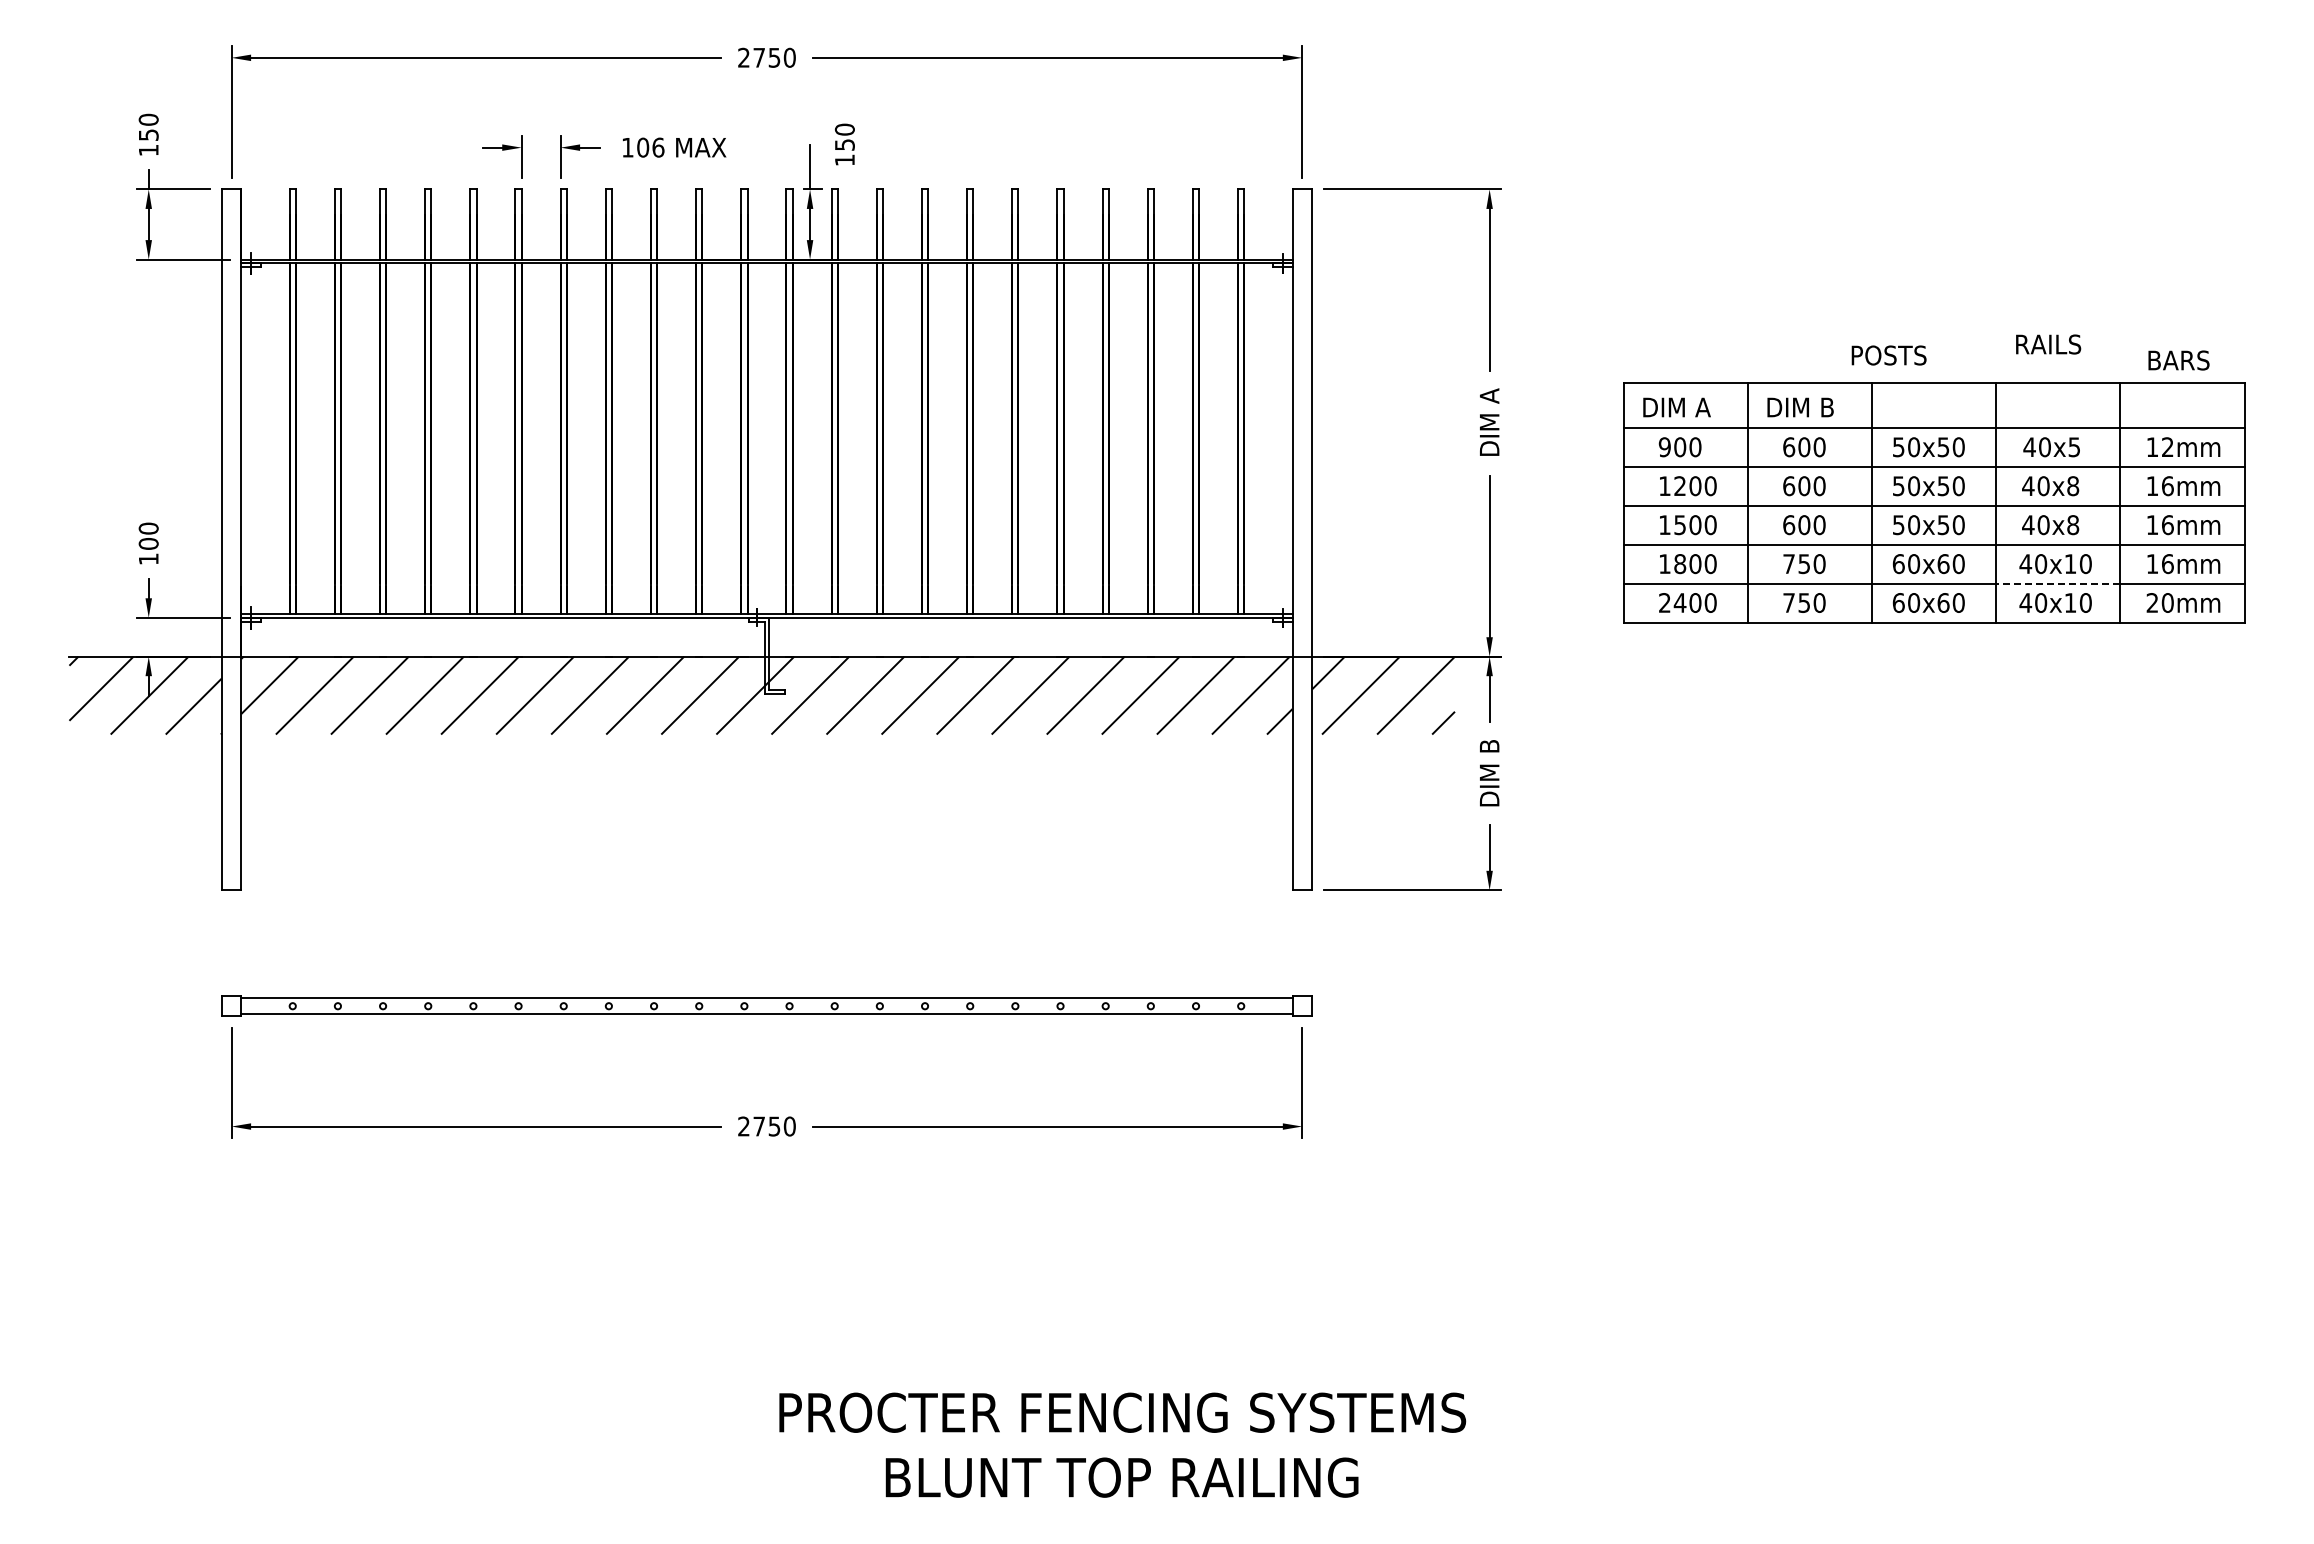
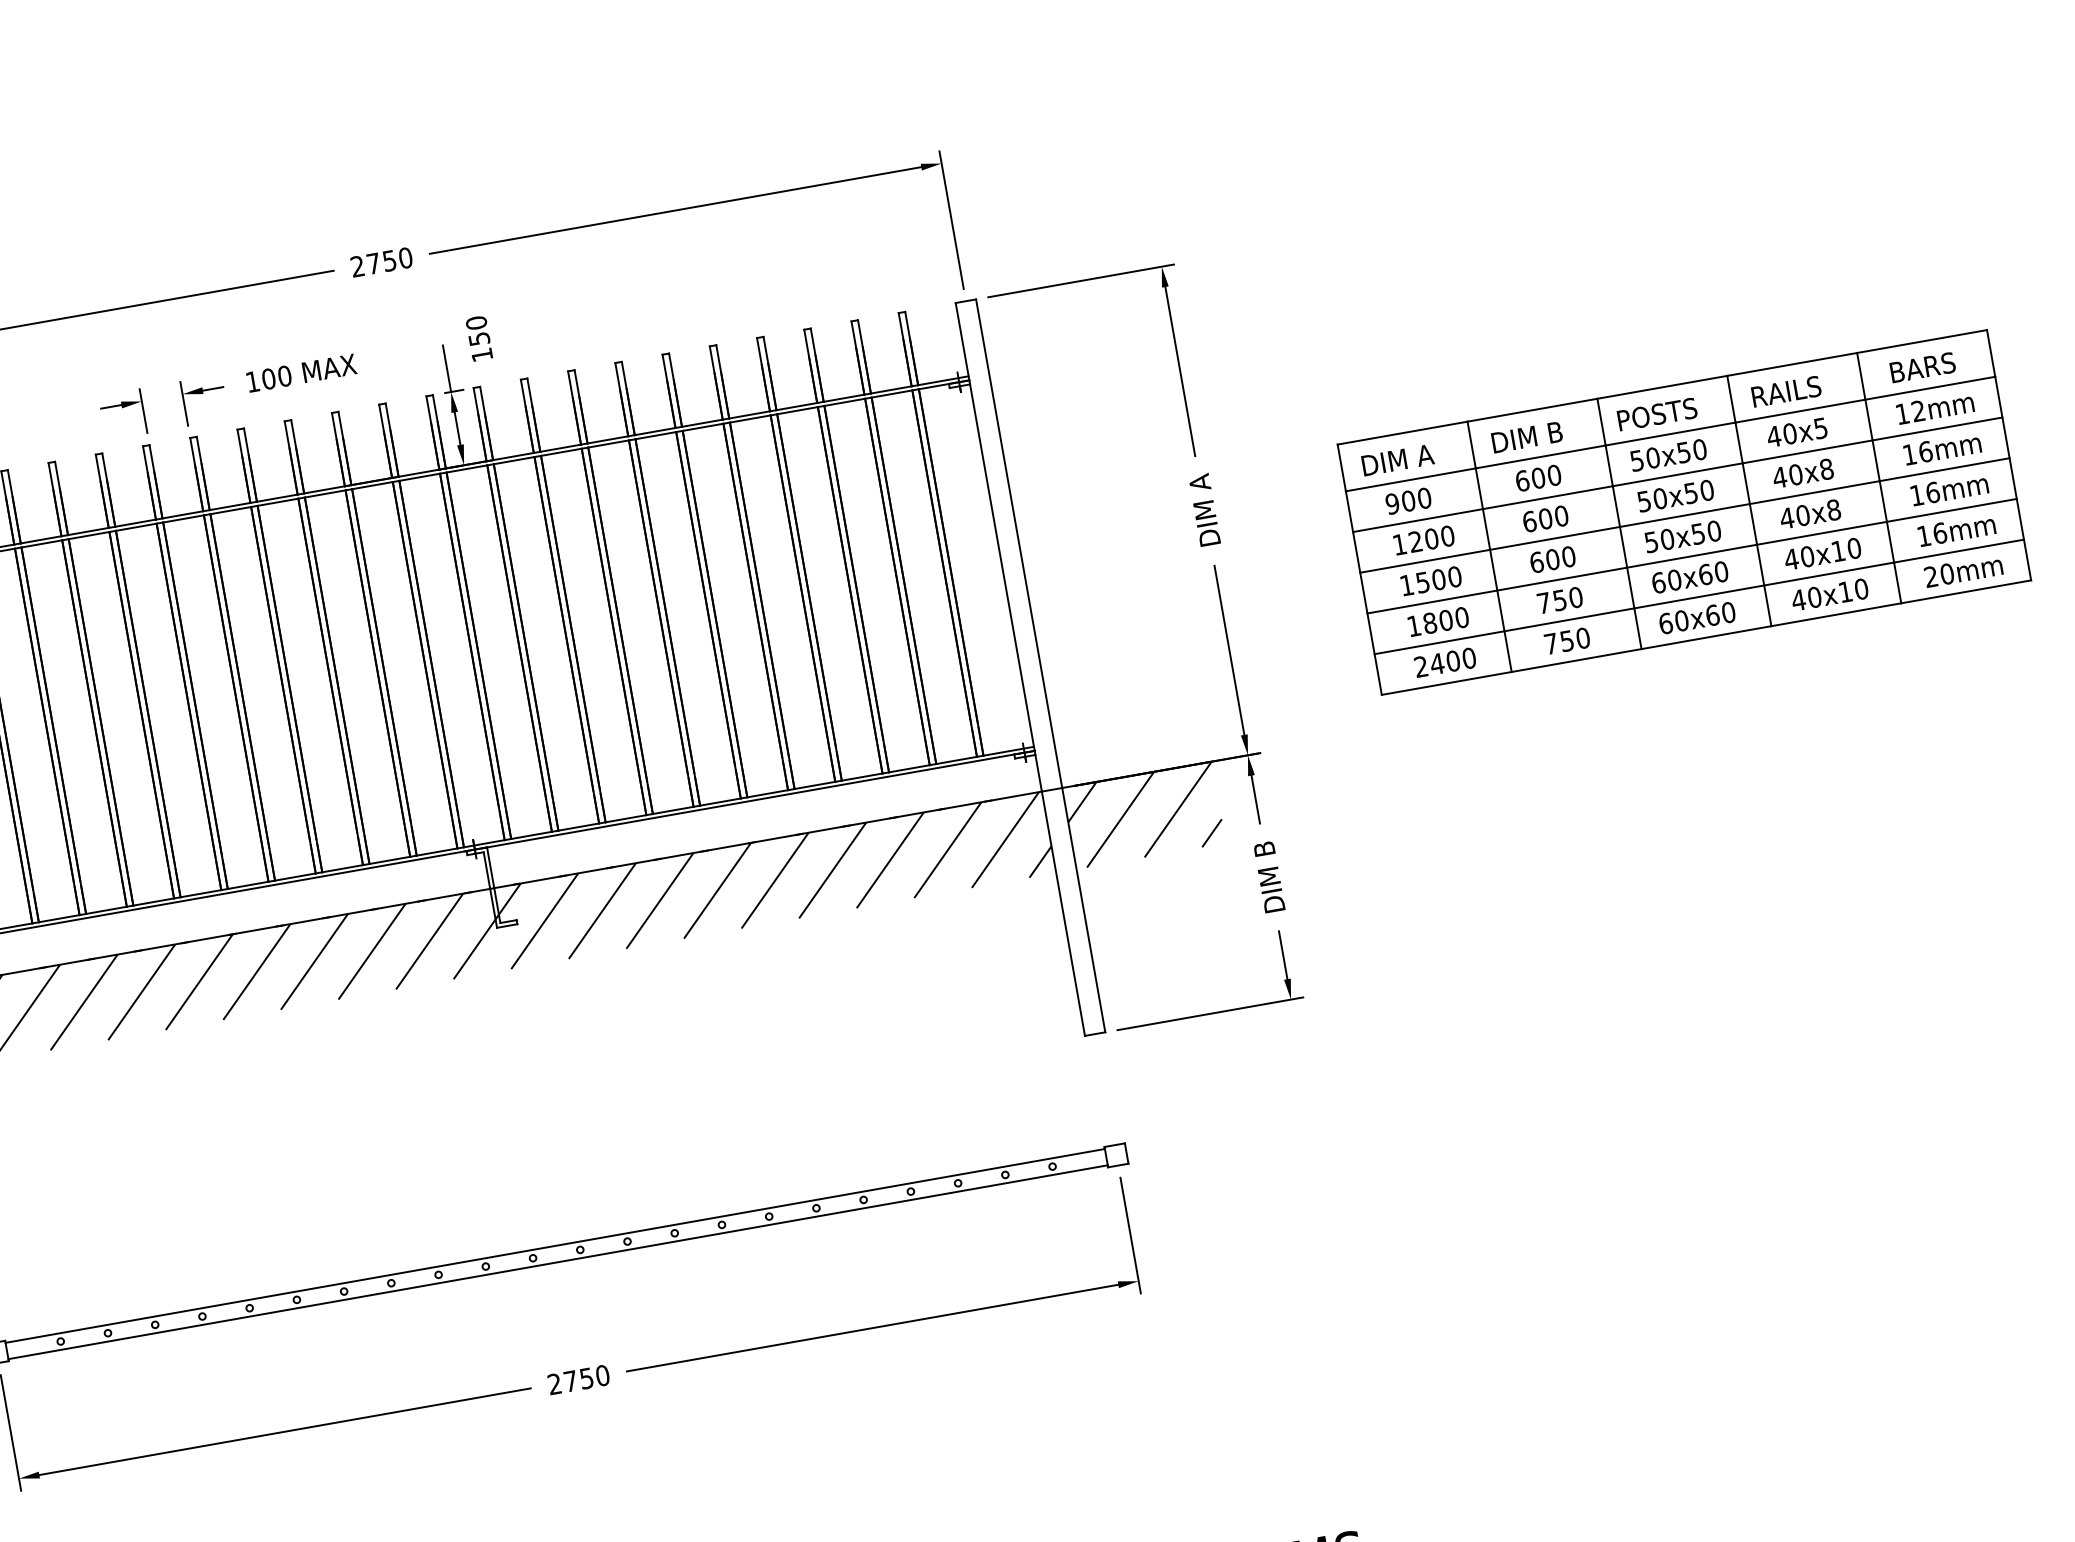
text: (658, 147) -> (284, 376), 106 -> 100
text: (2048, 344) -> (1786, 391), moved
text: (1888, 355) -> (1656, 414), moved
text: (2178, 360) -> (1922, 367), moved
line: (2057, 583) -> (1828, 574), dashed -> solid

